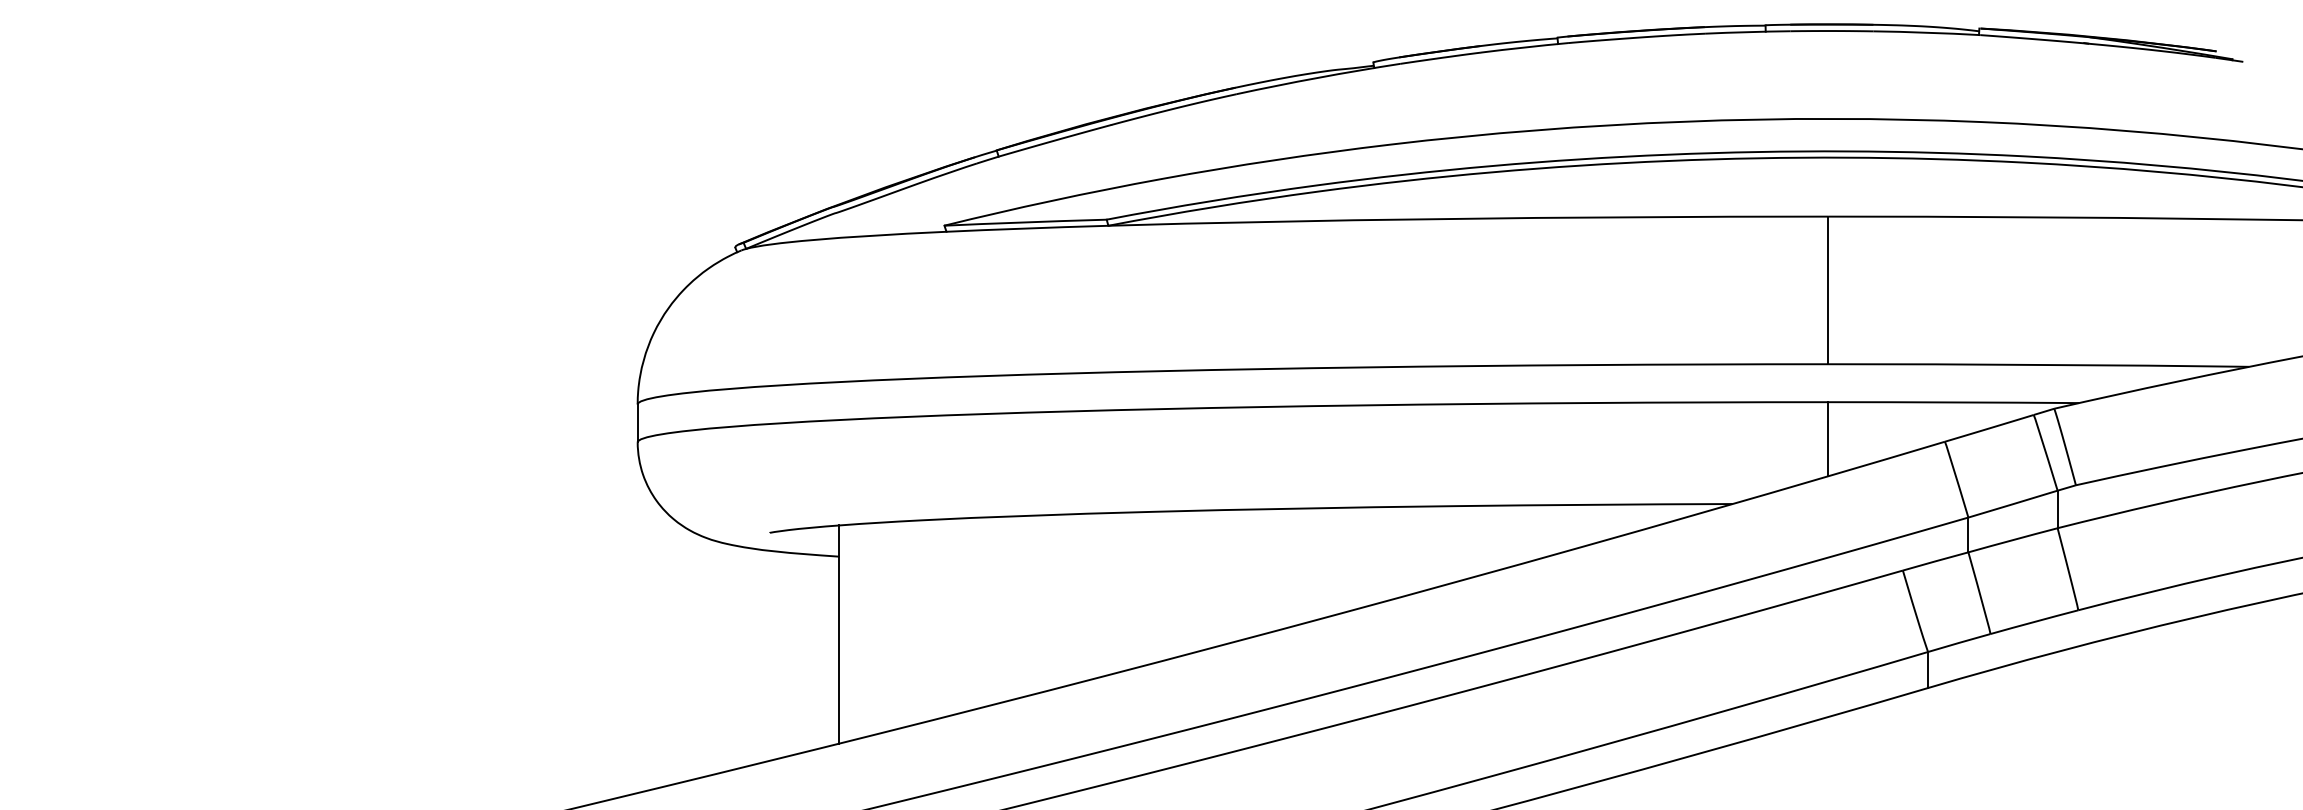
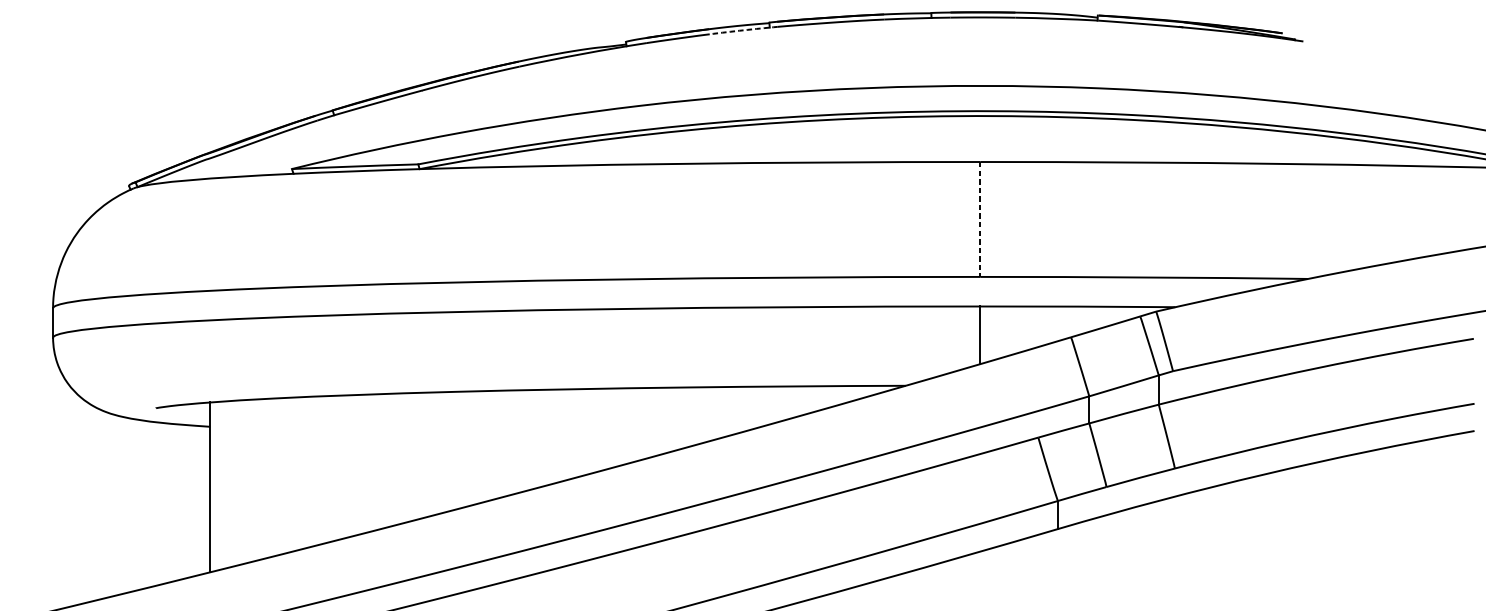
arc: (1524, 47) -> (743, 30), solid -> dashed
line: (1828, 290) -> (980, 219), solid -> dashed

